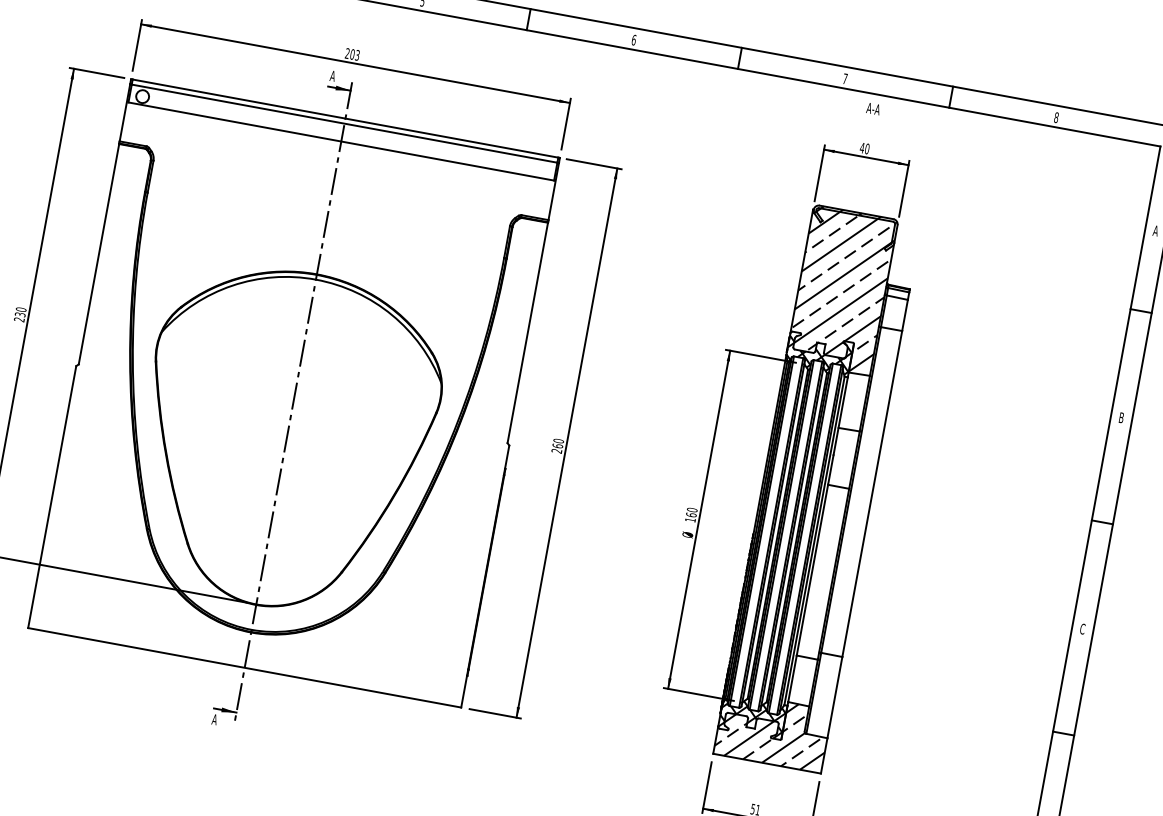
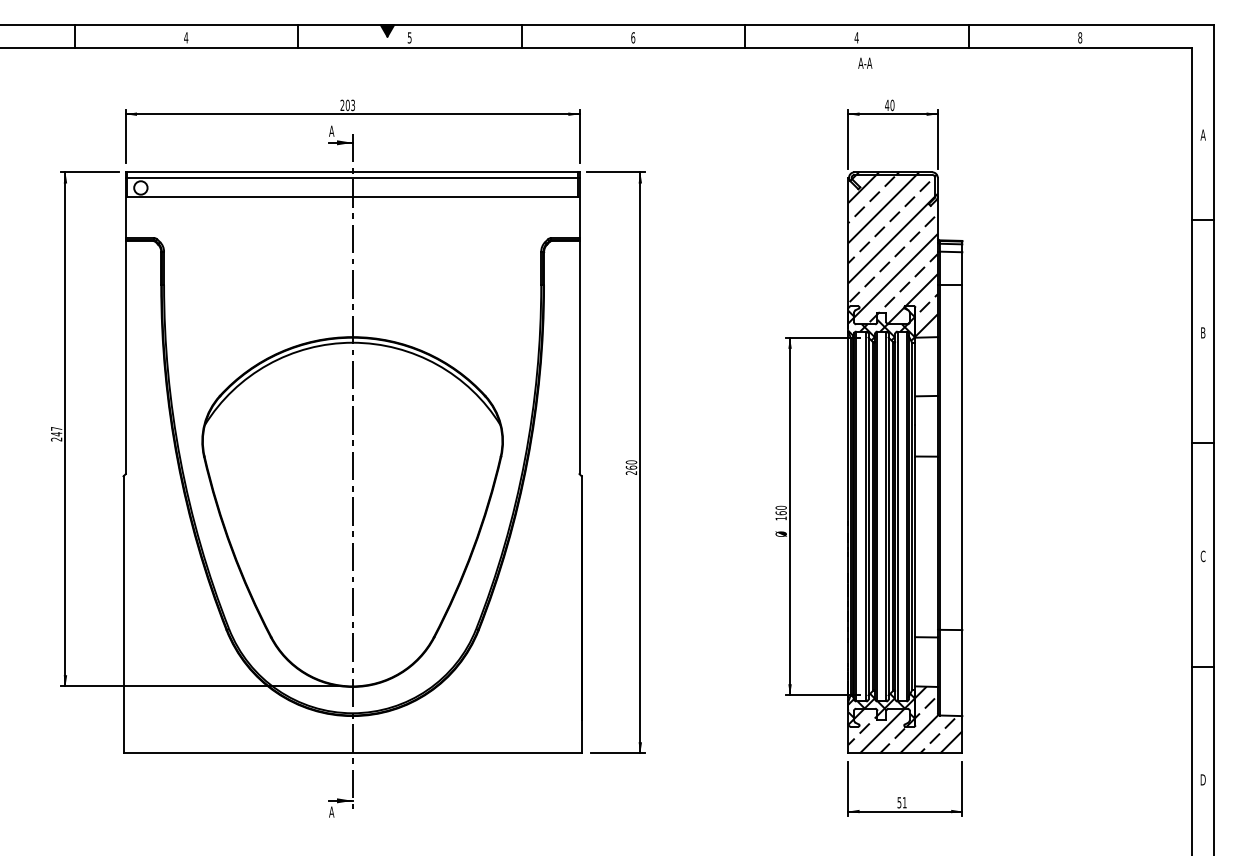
text: (845, 78) -> (856, 37), 7 -> 4
text: (873, 108) -> (865, 62), moved
text: (20, 312) -> (56, 431), 230 -> 247

